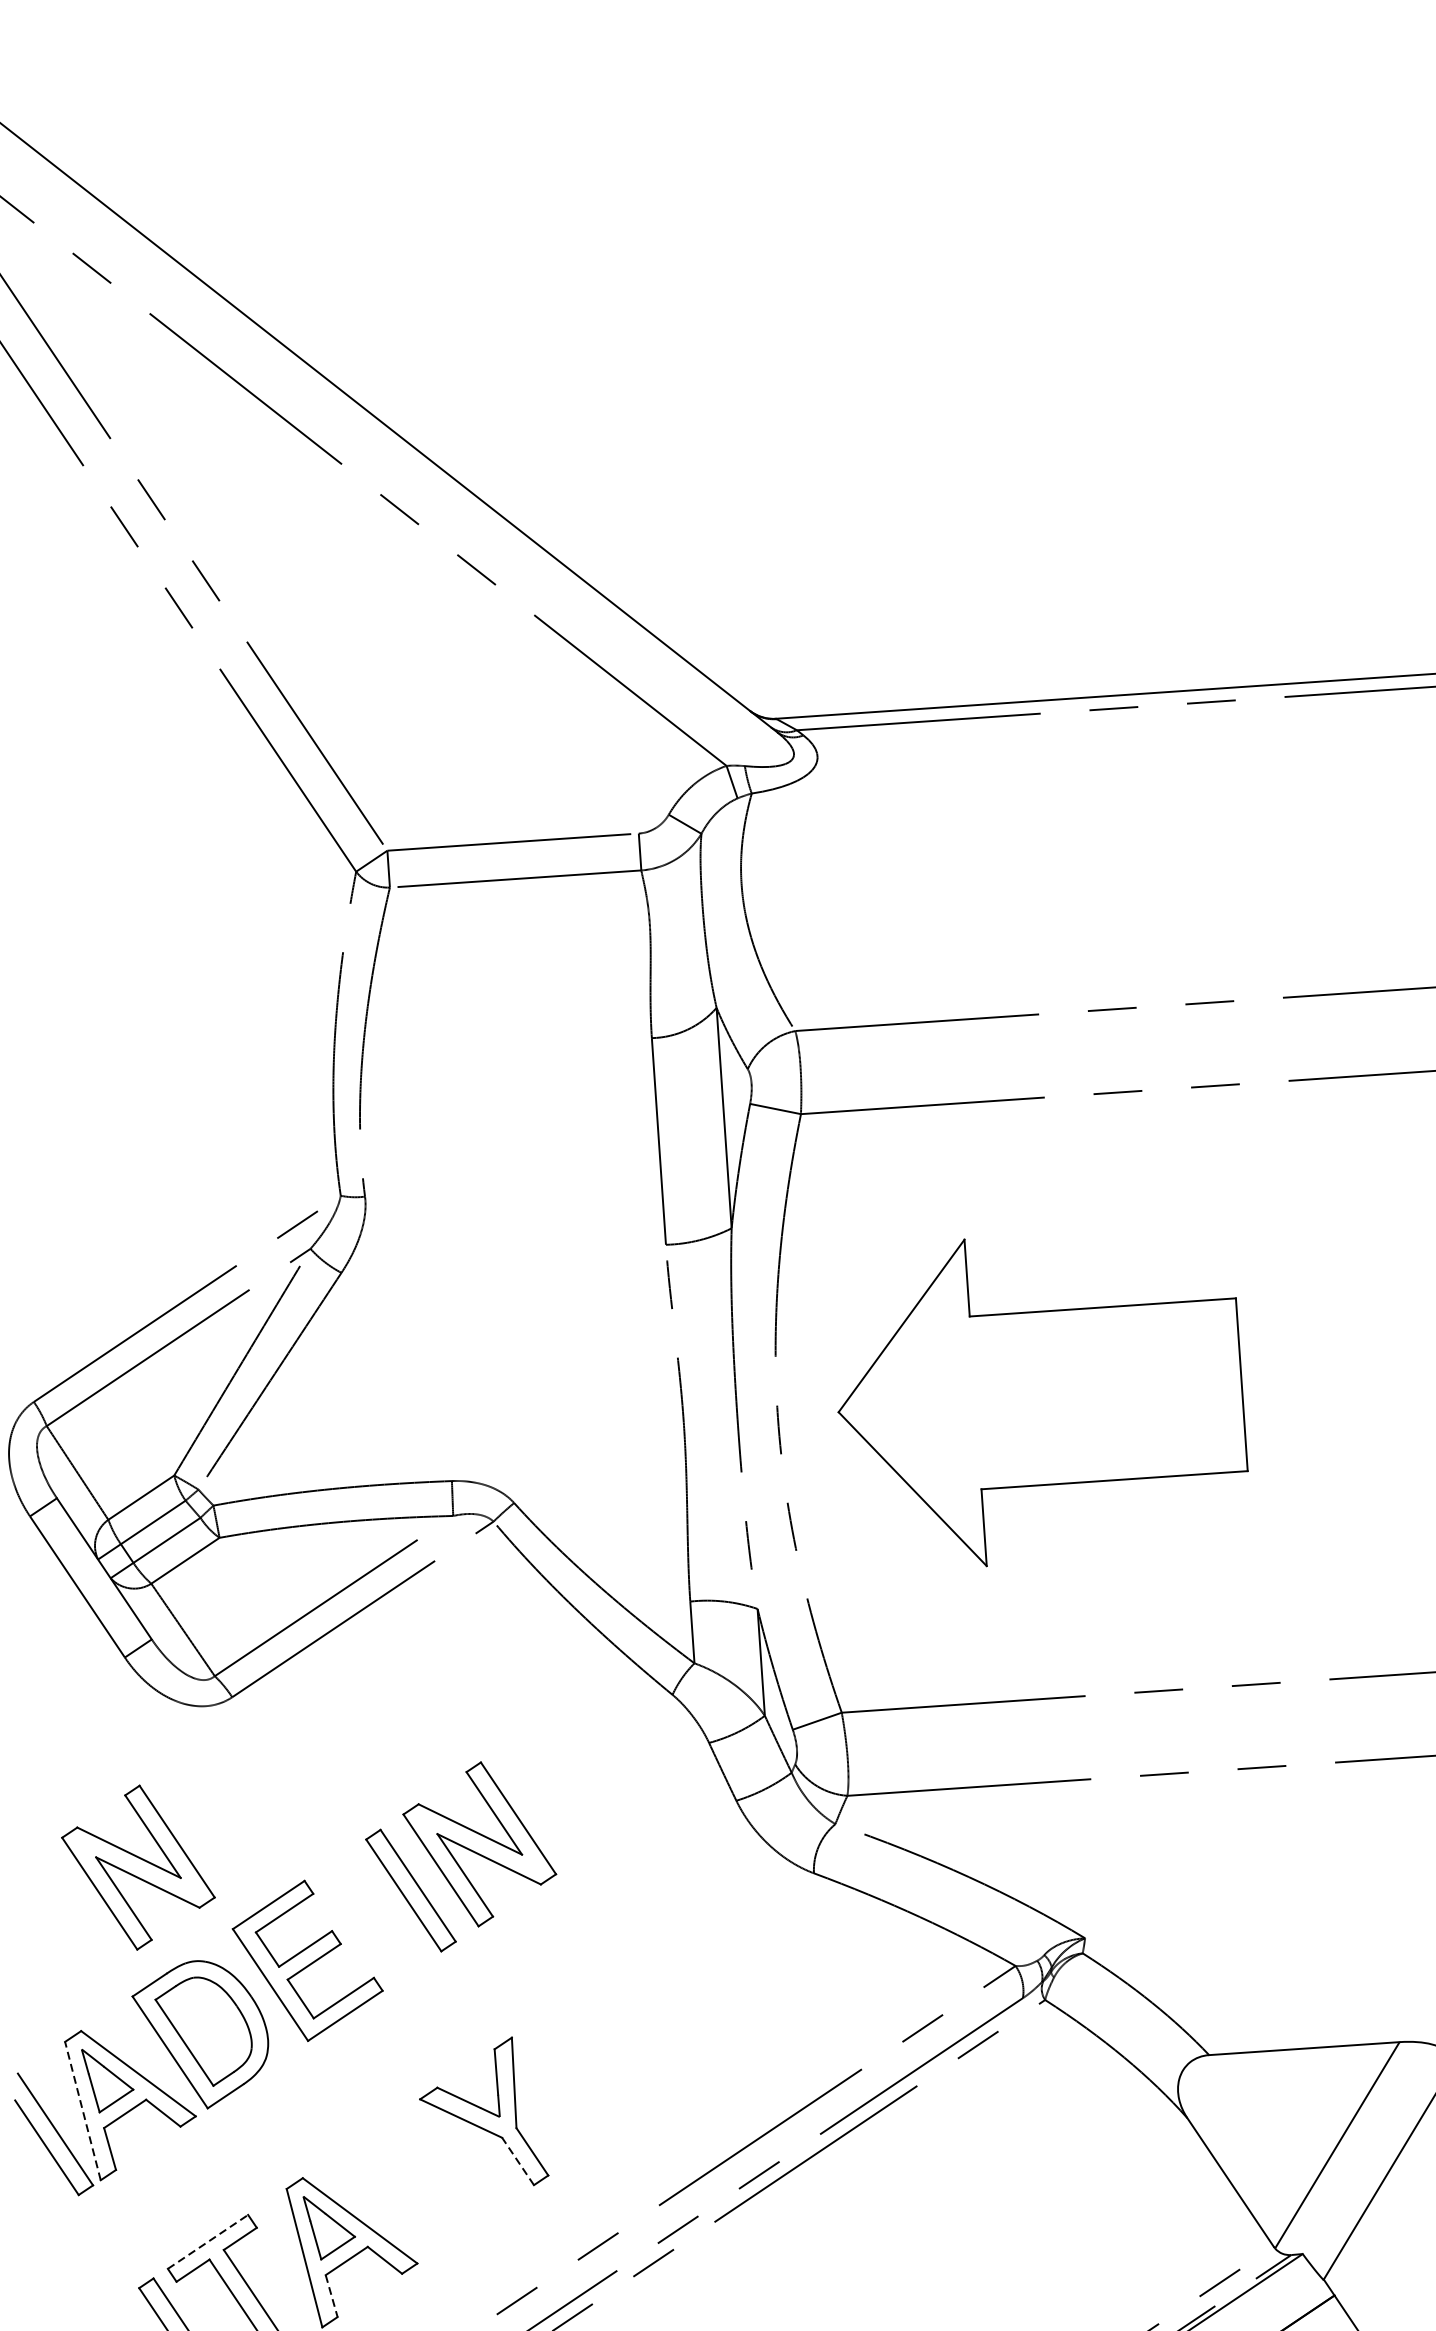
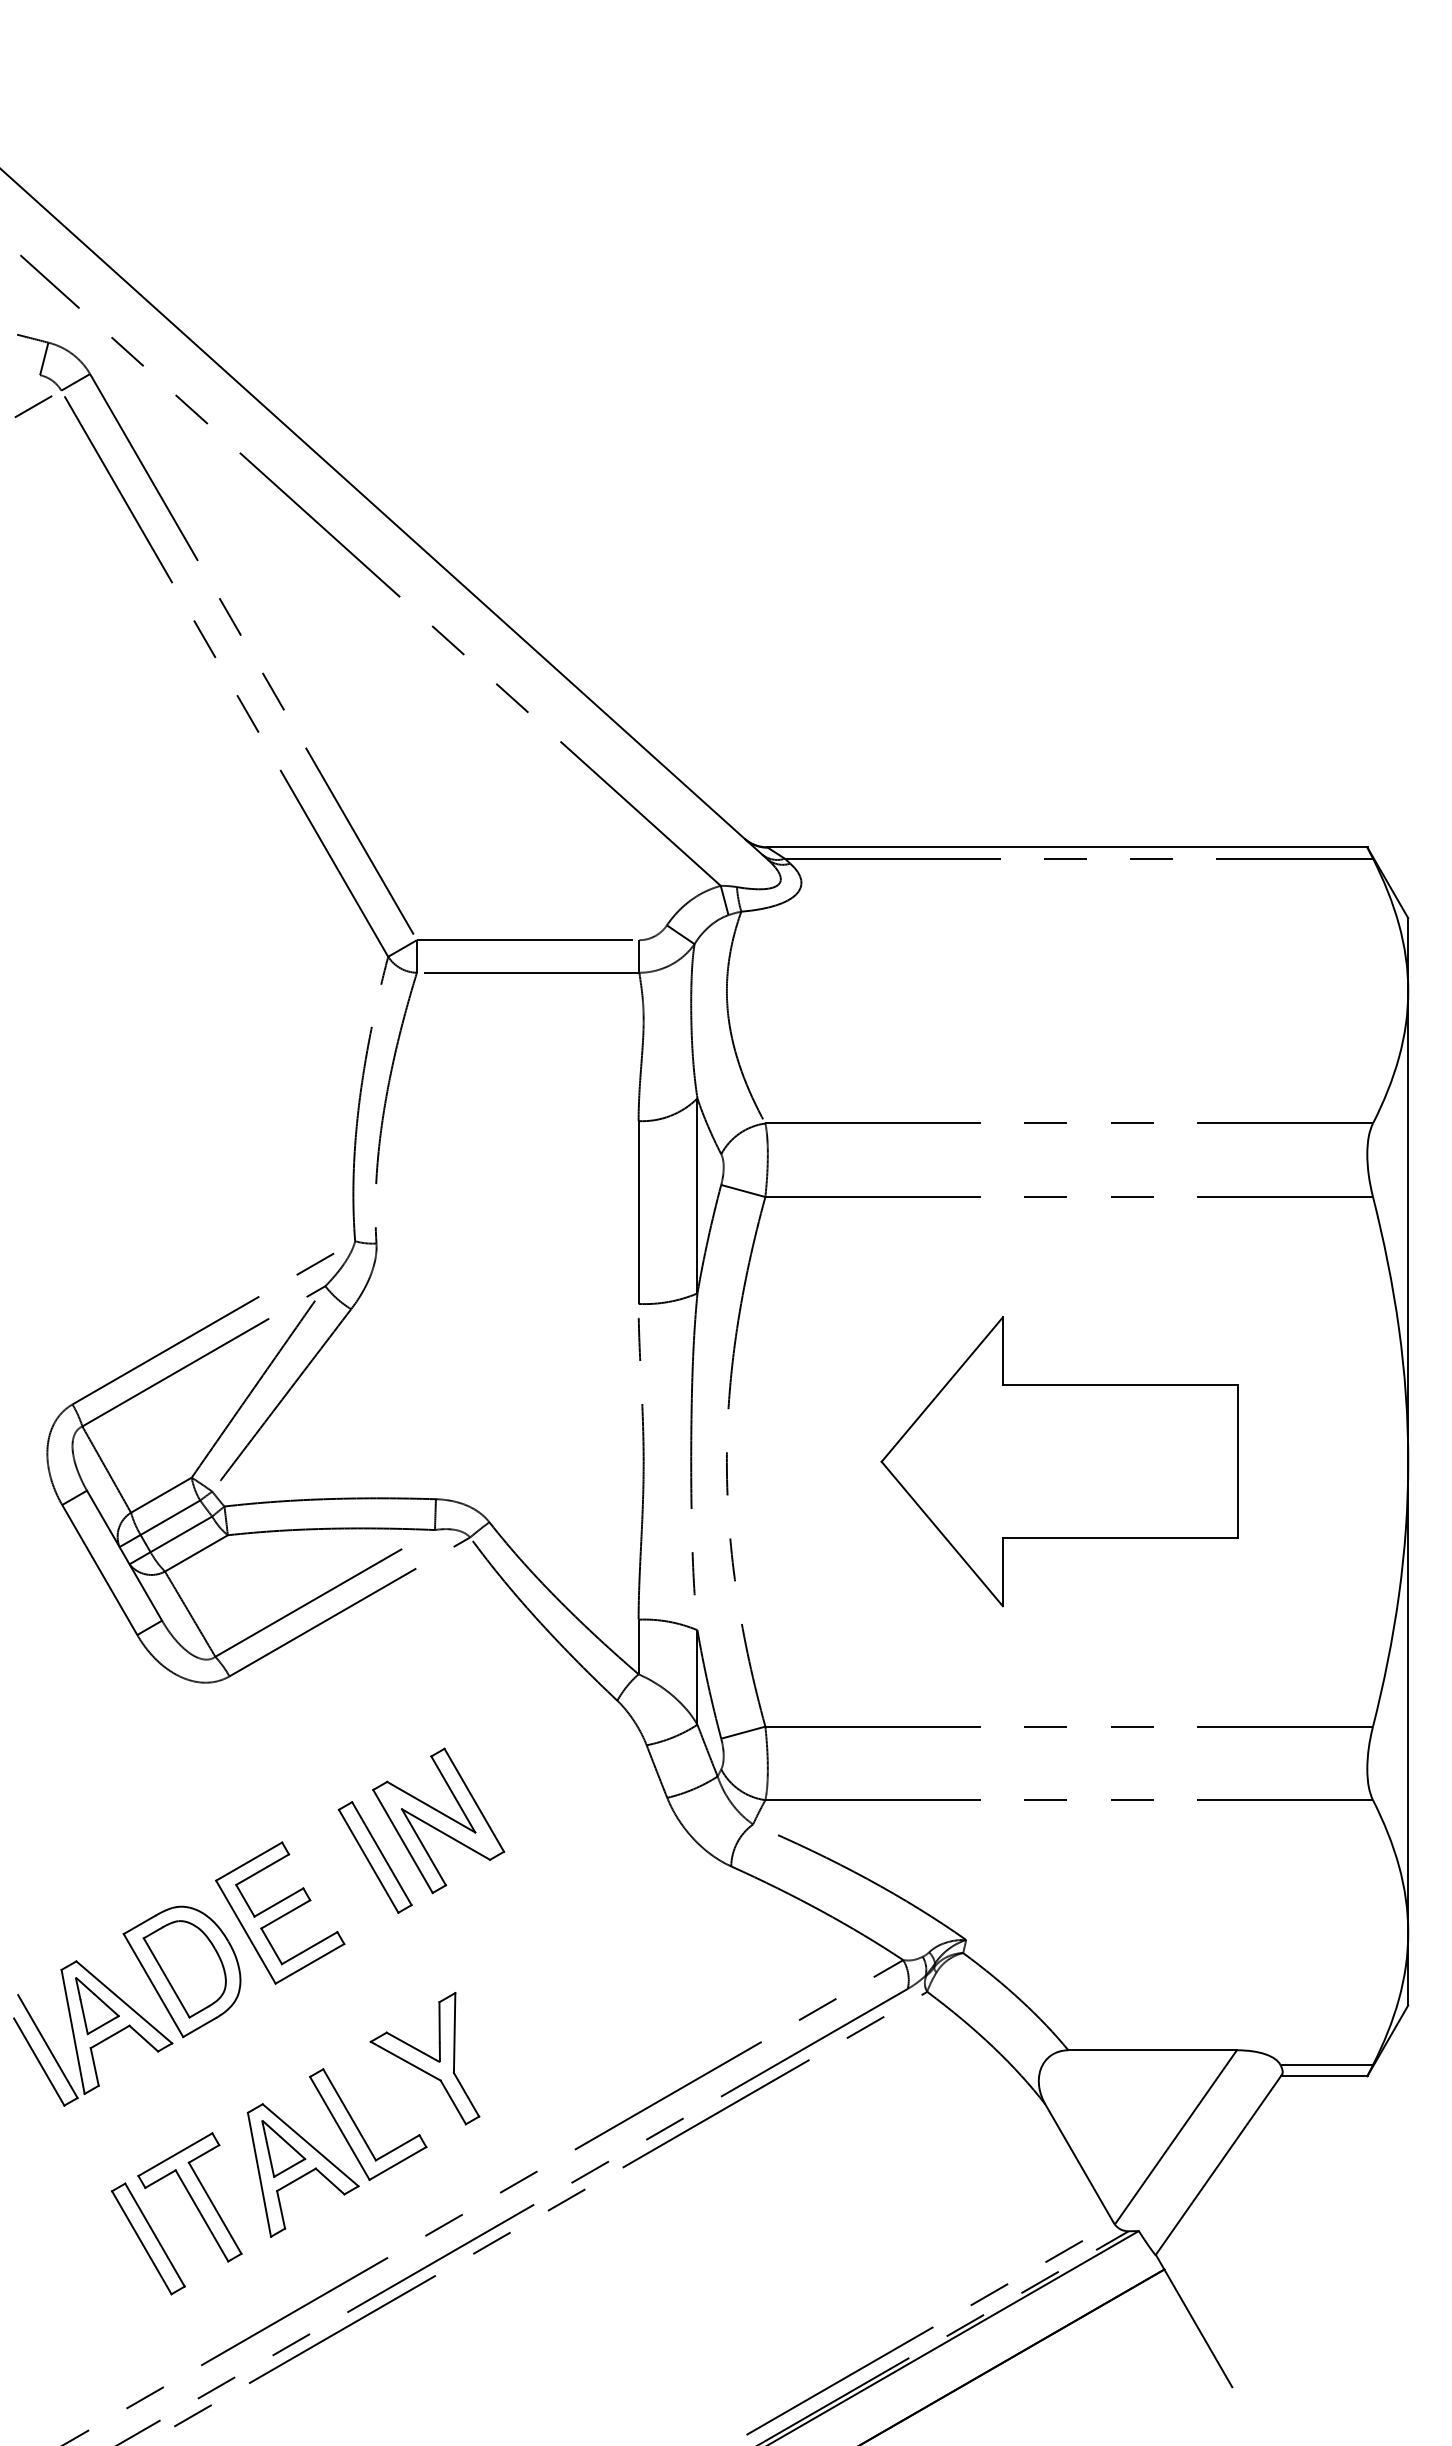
part: (1039, 1398) -> (1059, 1461), moved
part: (138, 1867) -> (136, 1820), removed
line: (83, 2110) -> (73, 2031), dashed -> solid
line: (518, 2161) -> (453, 2102), dashed -> solid
part: (414, 2199) -> (359, 2129), added
line: (208, 2241) -> (175, 2154), dashed -> solid
line: (332, 2296) -> (281, 2210), dashed -> solid

